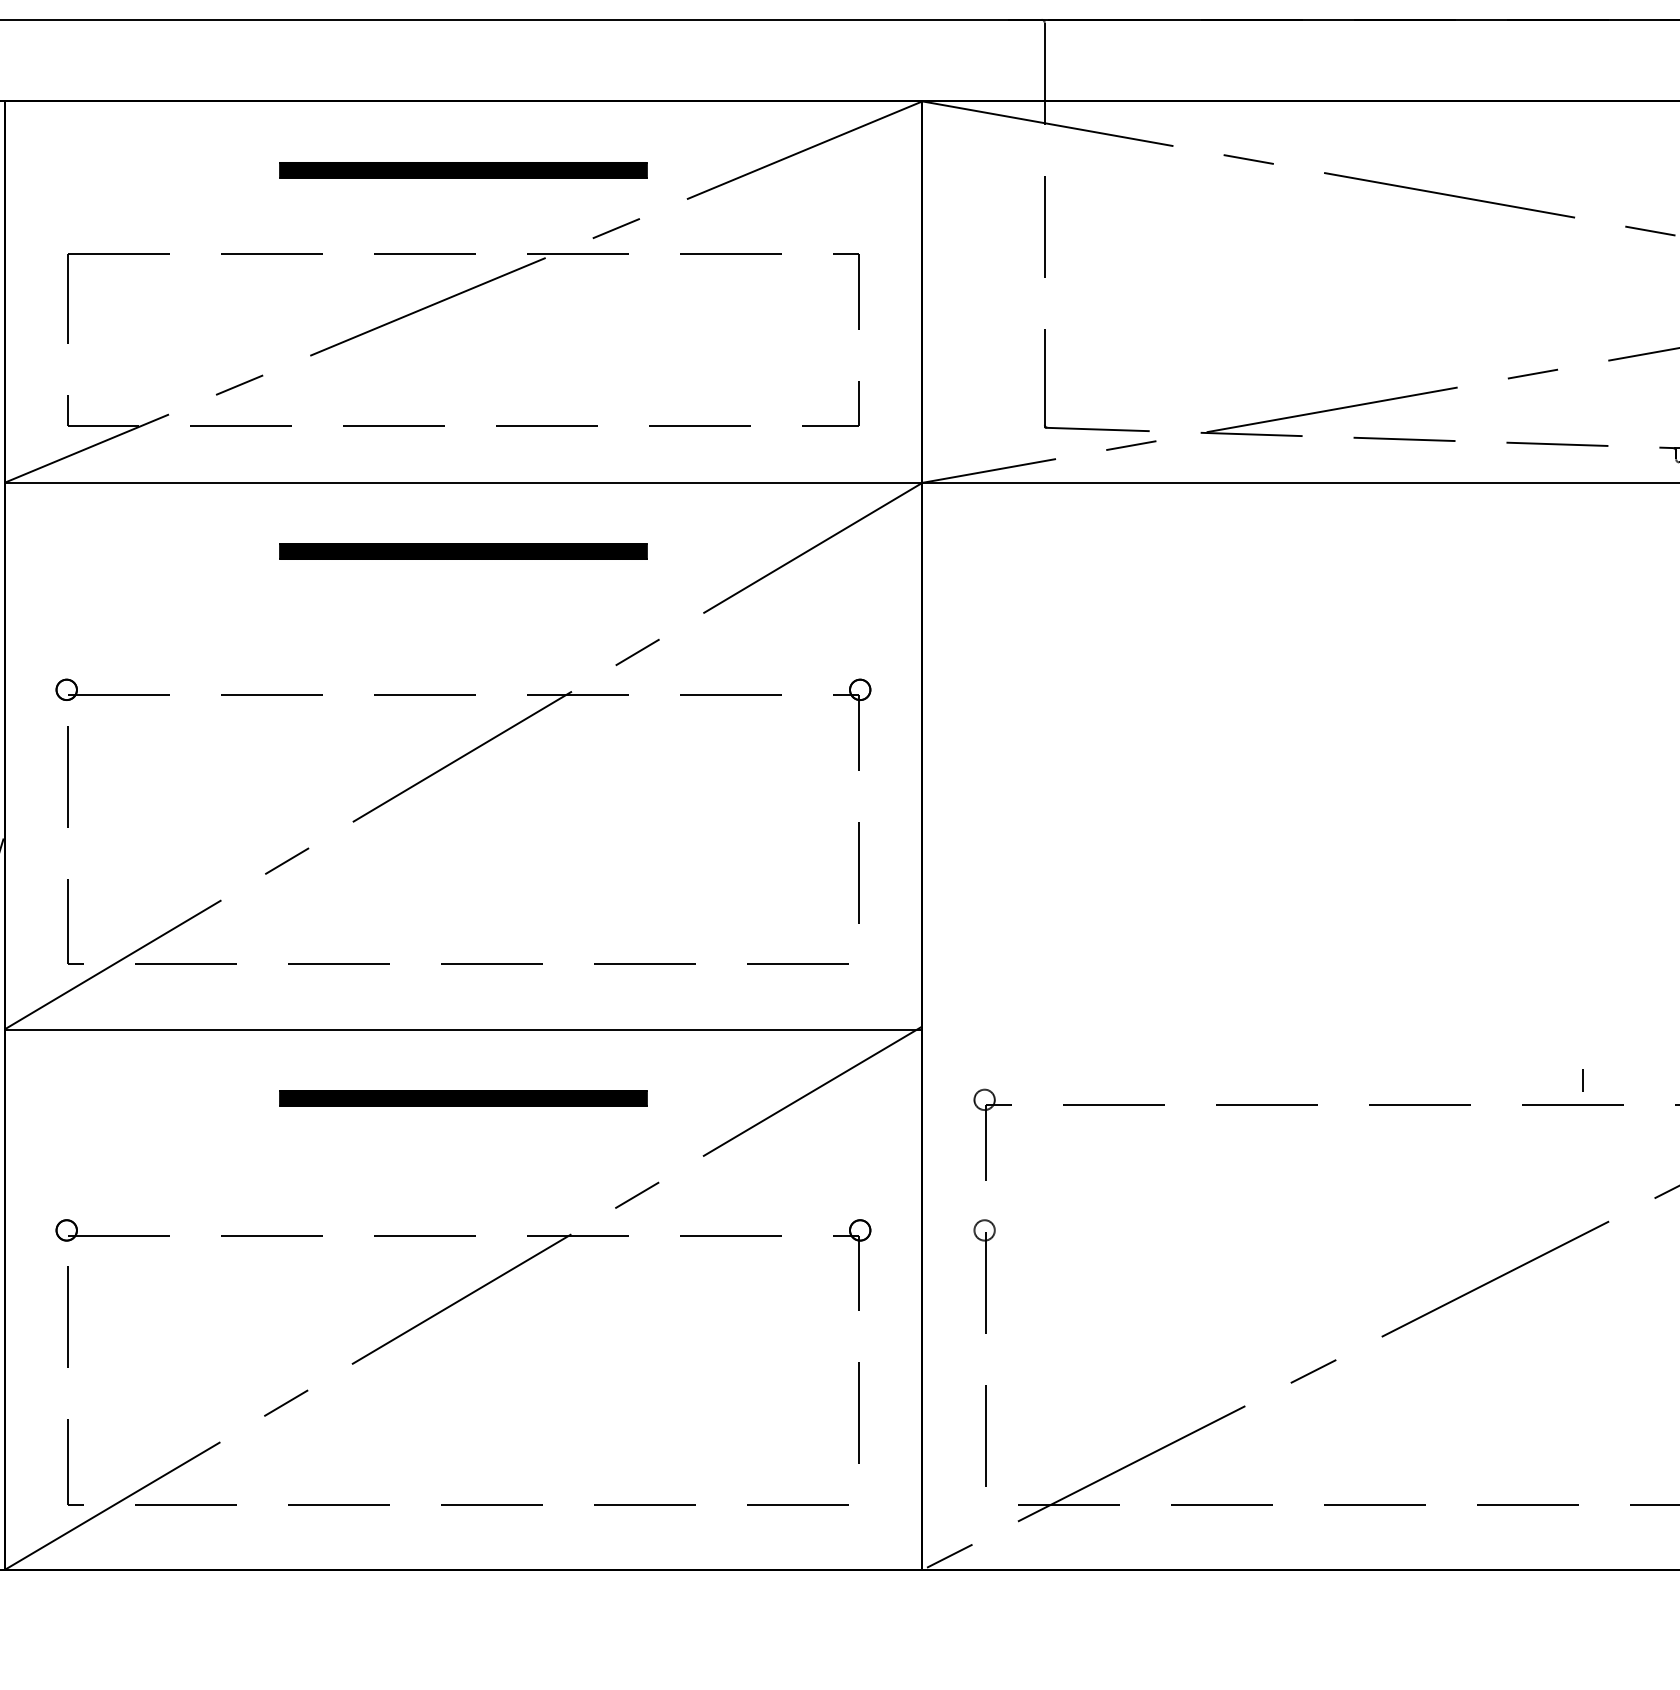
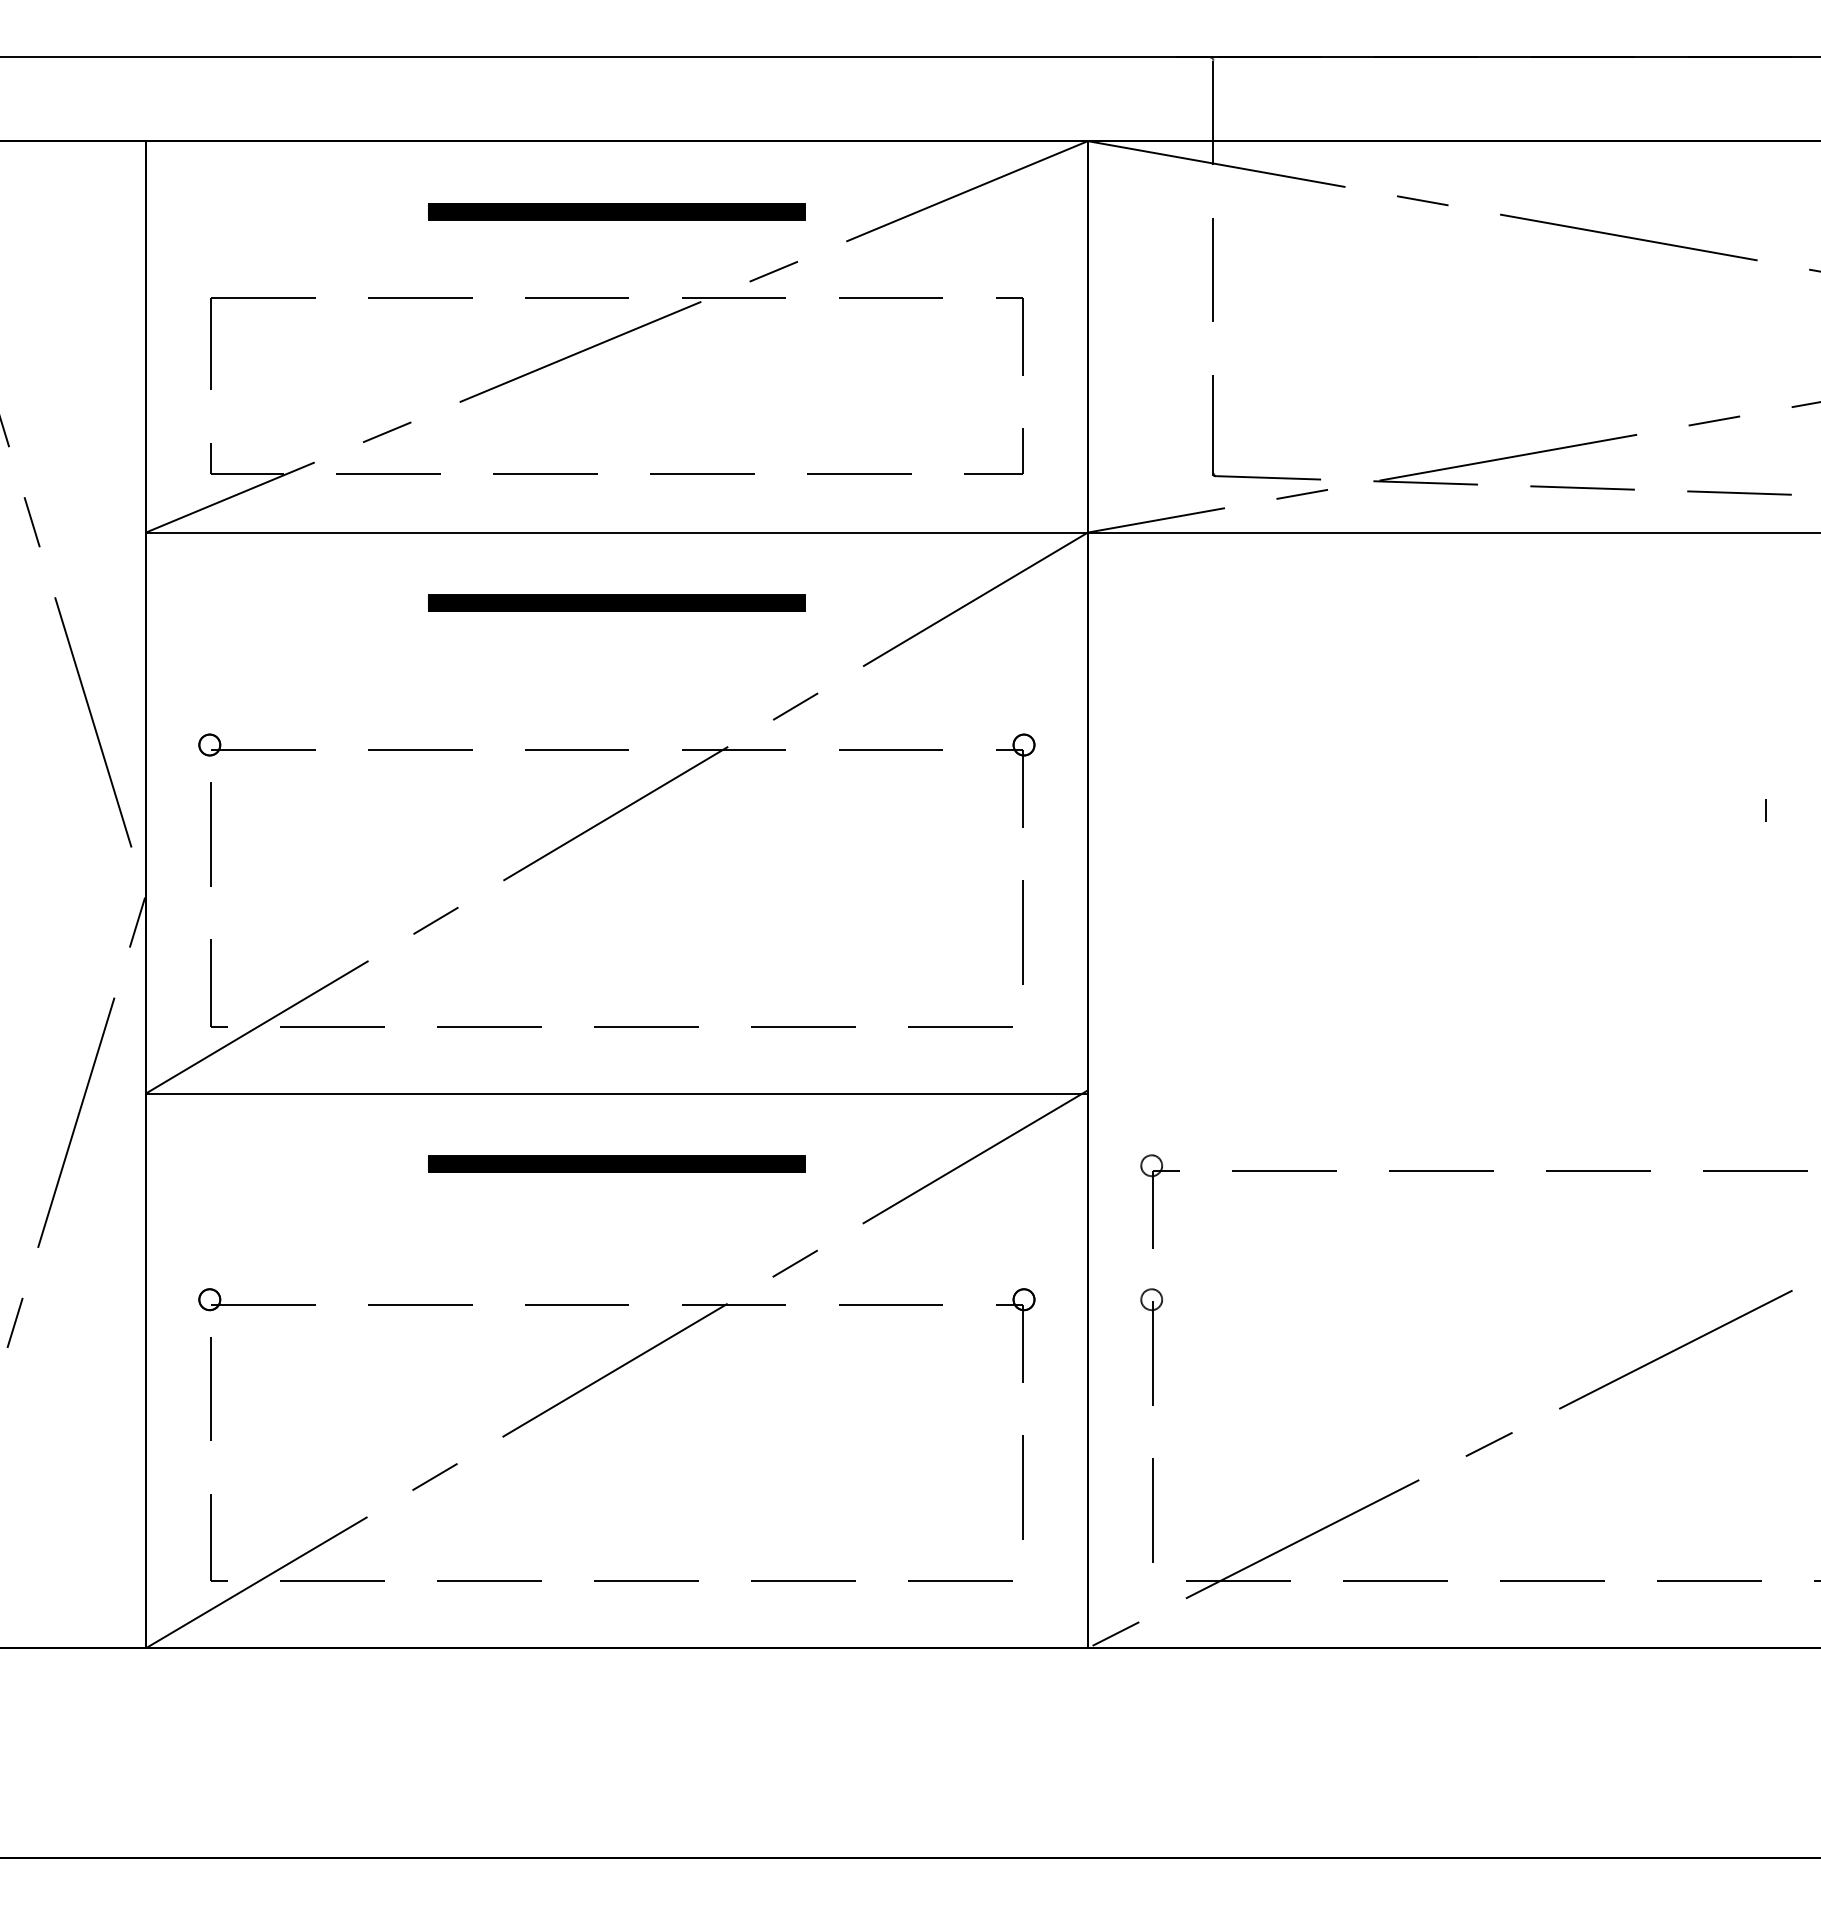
line: (1582, 1081) -> (1765, 810), moved

